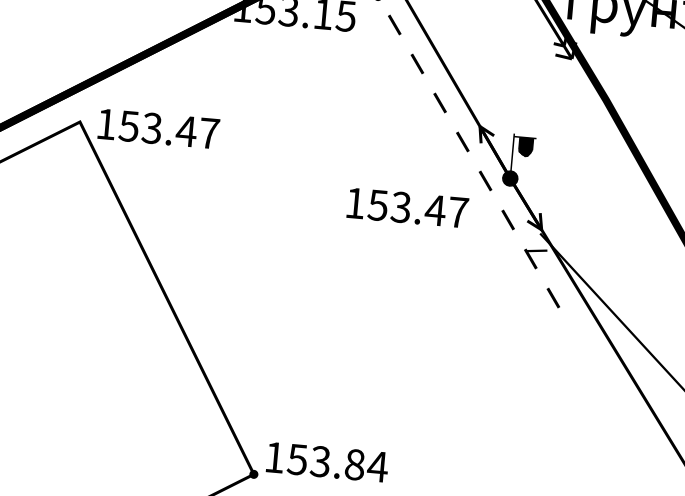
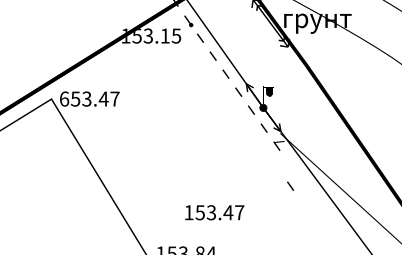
text: (106, 123) -> (64, 98), 153.47 -> 653.47
text: (407, 207) -> (214, 212), moved
part: (553, 296) -> (290, 185), moved

